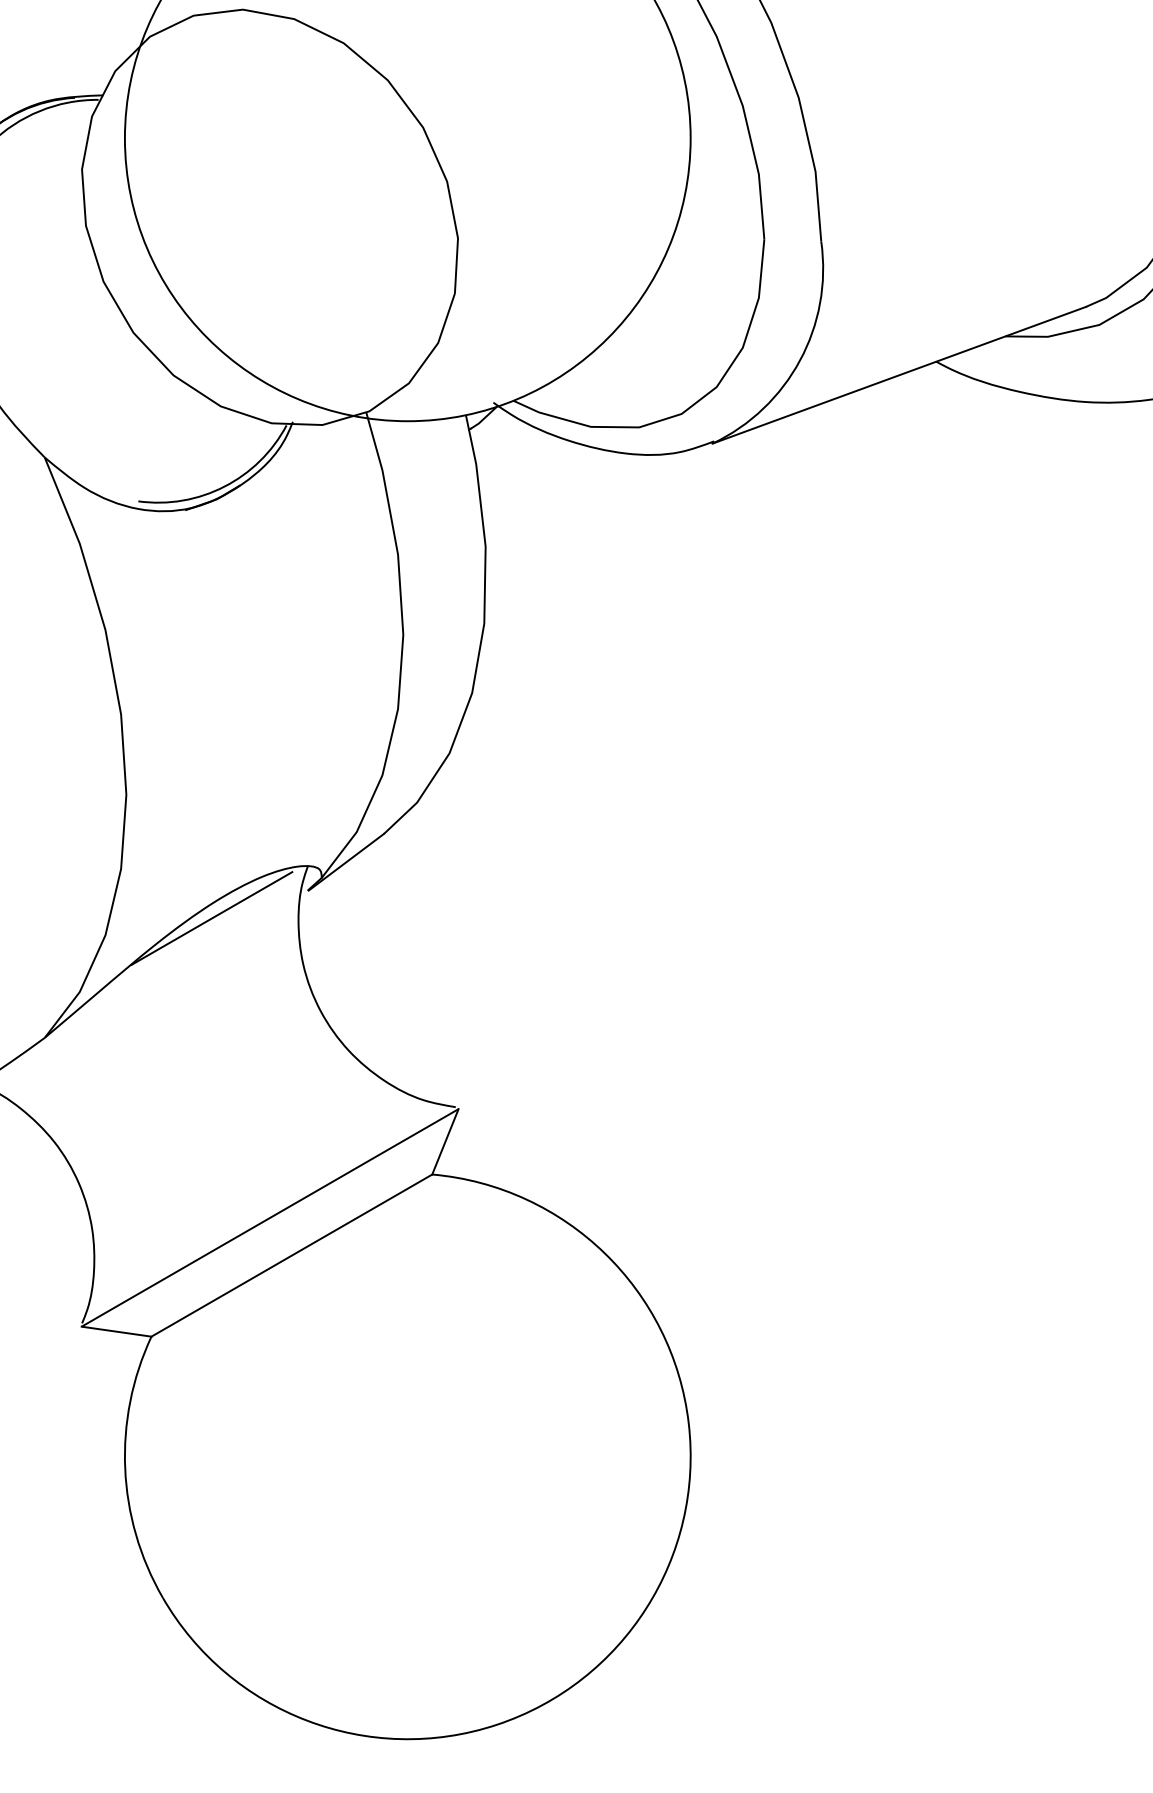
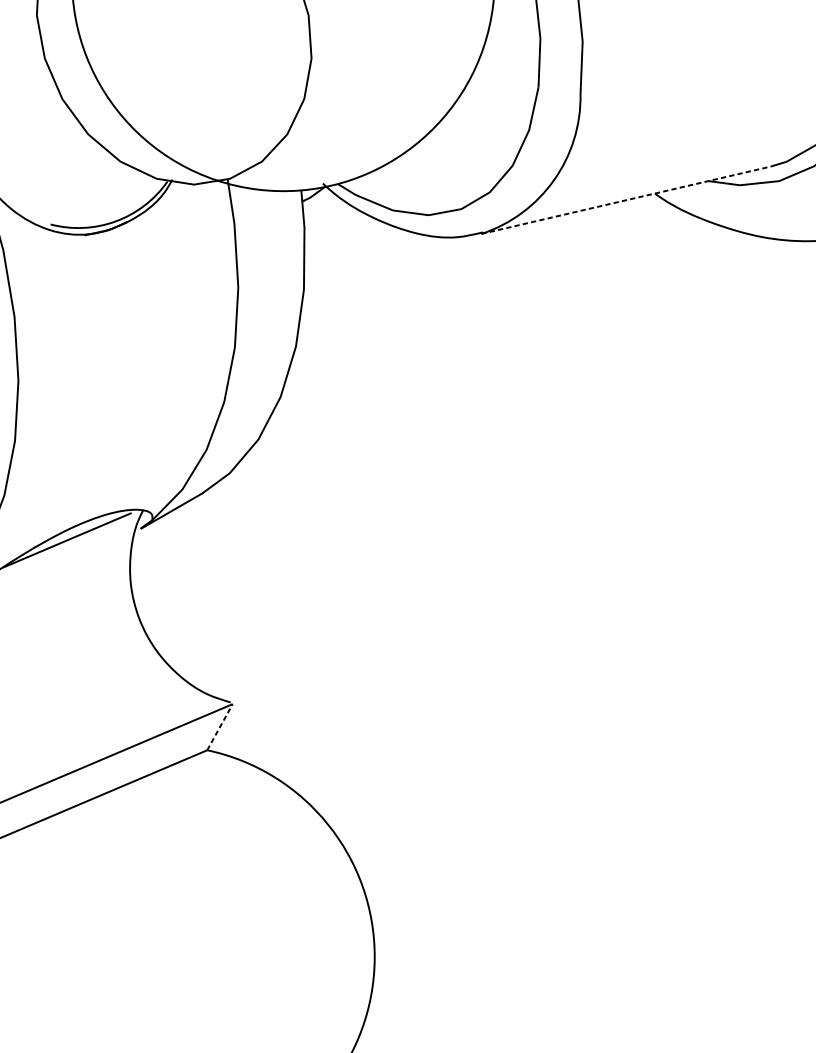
line: (899, 375) -> (626, 200), solid -> dashed
line: (445, 1141) -> (220, 726), solid -> dashed

